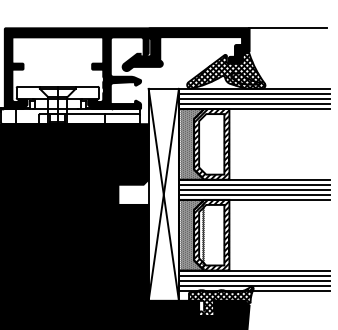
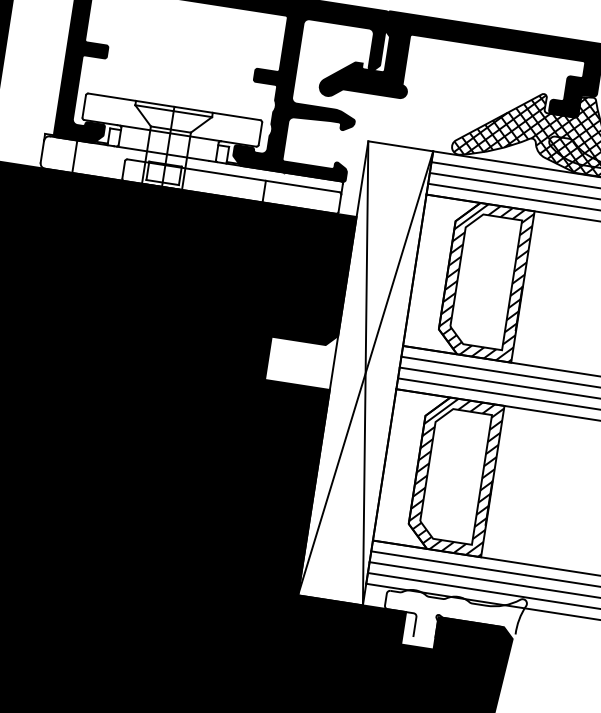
hatch: (191, 144) -> (441, 274), removed
hatch: (191, 235) -> (411, 469), removed
hatch: (221, 301) -> (453, 620), removed

